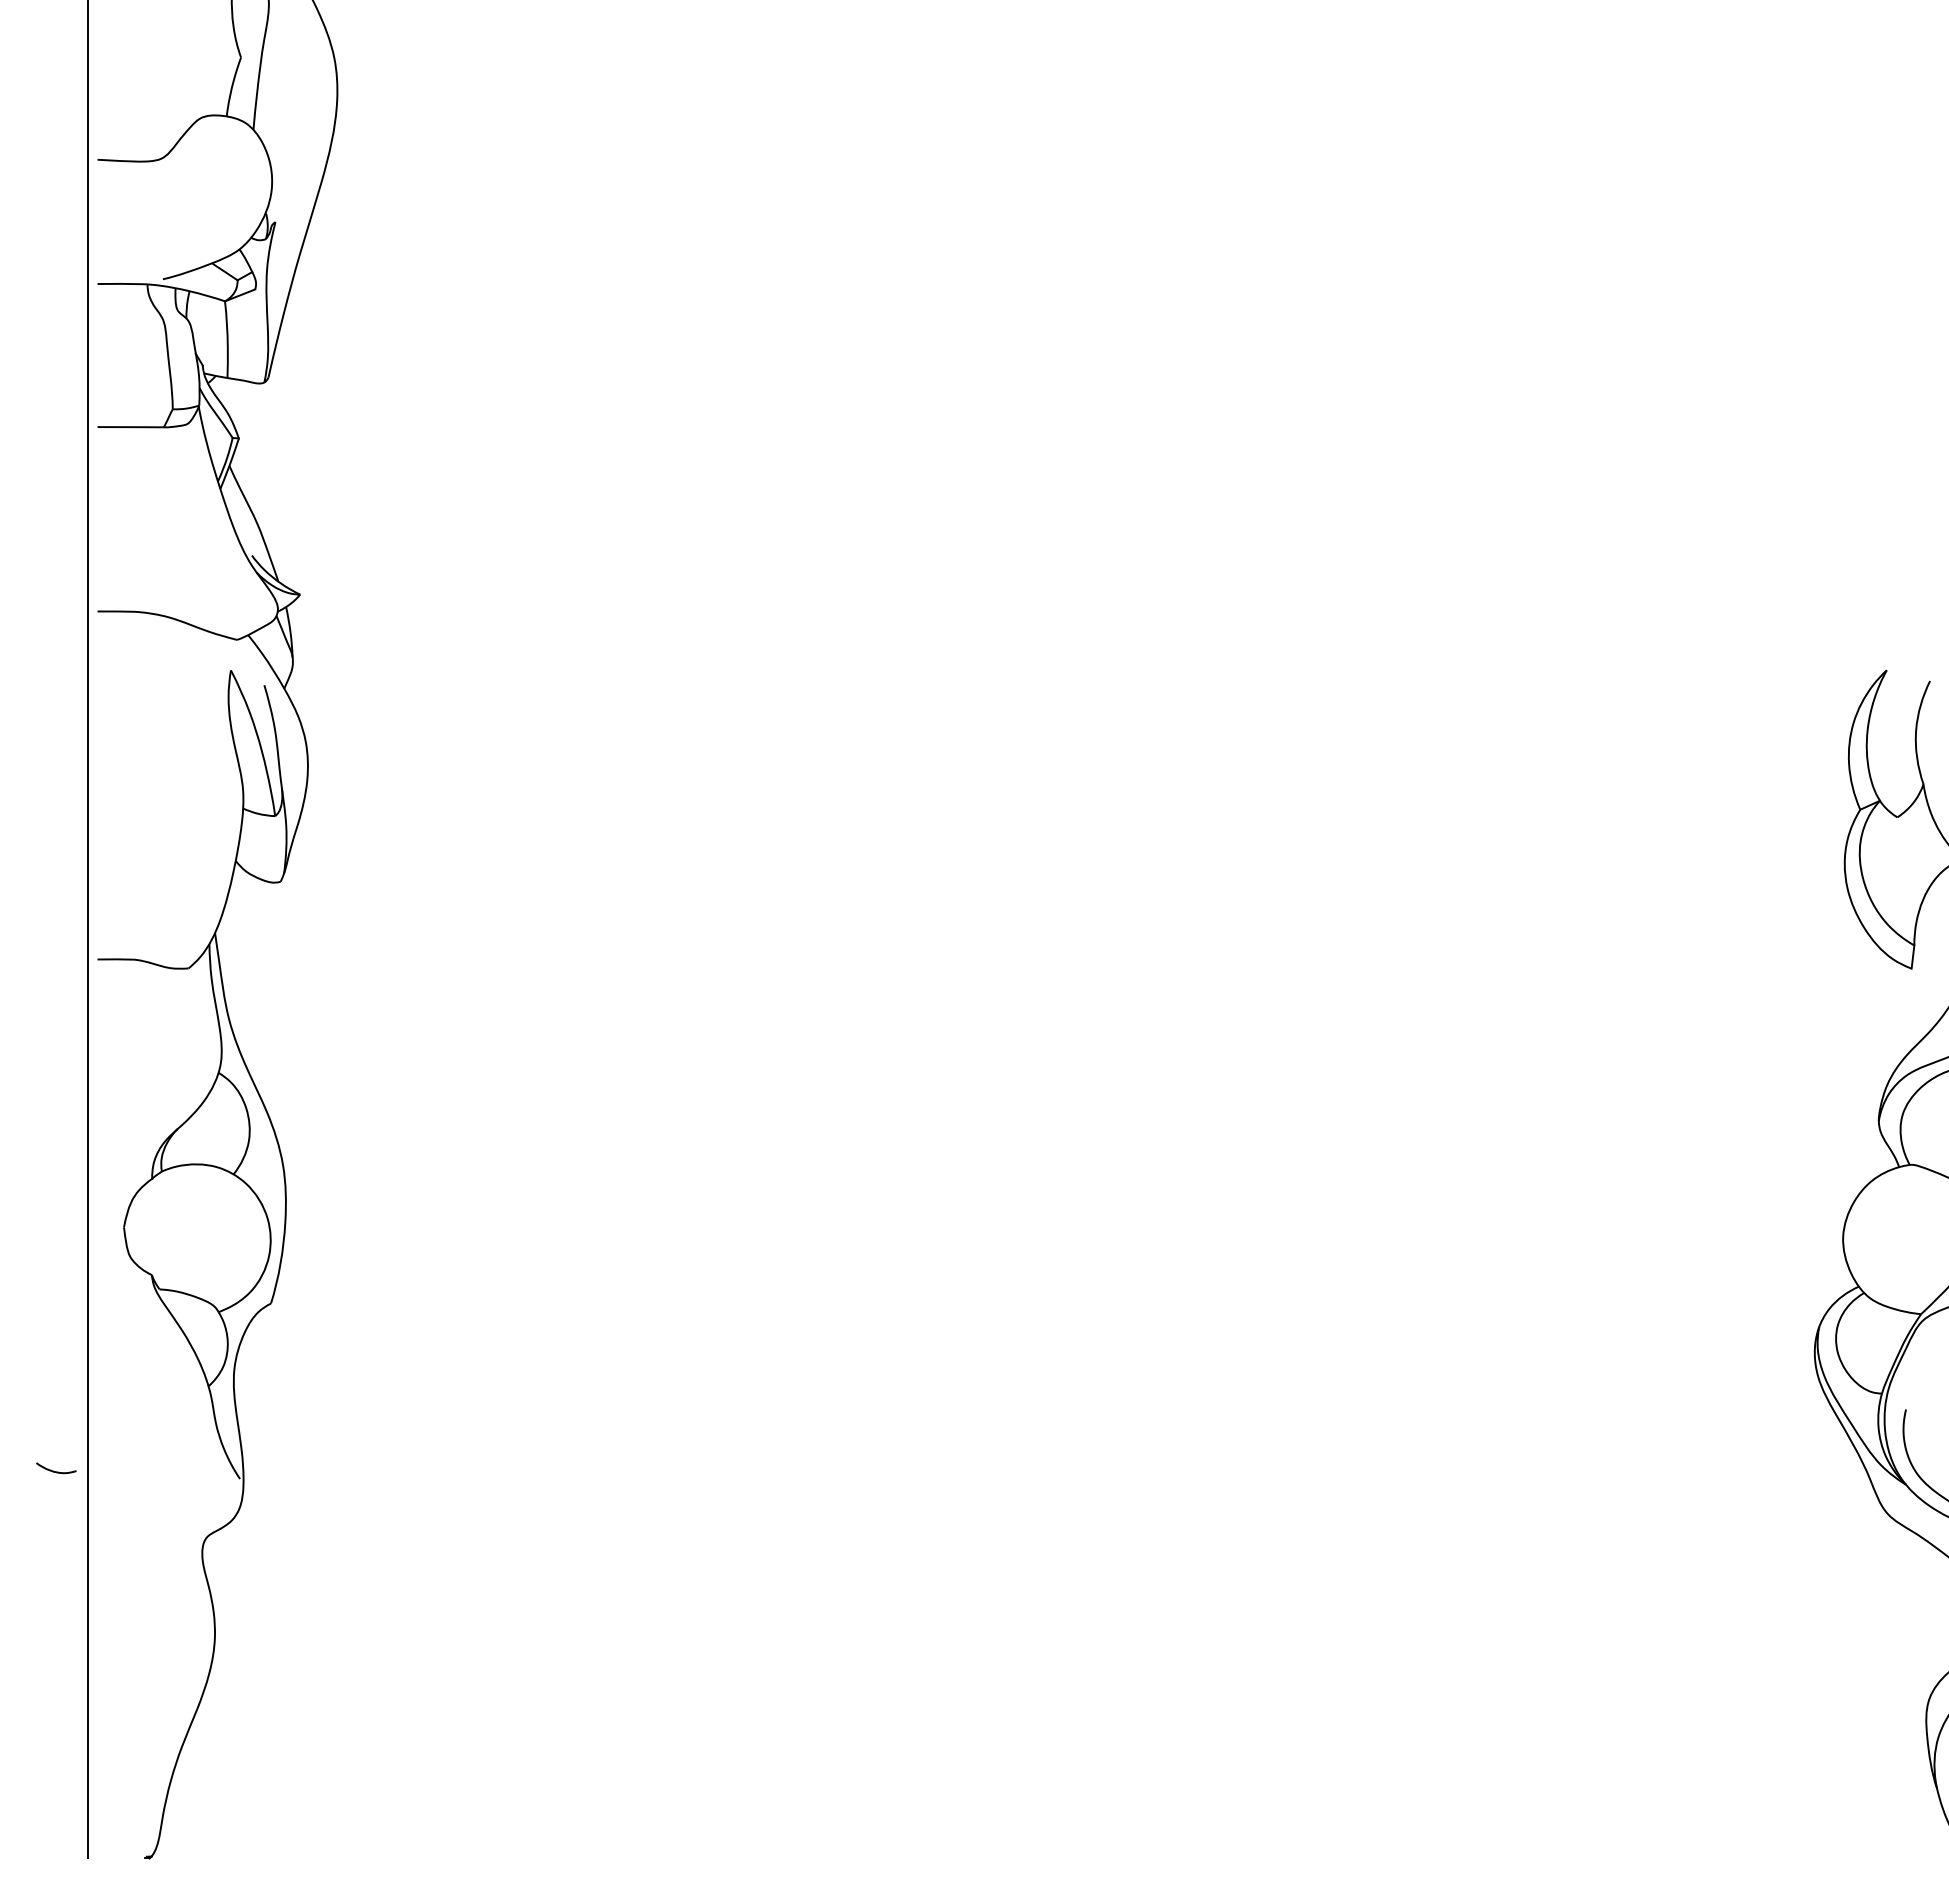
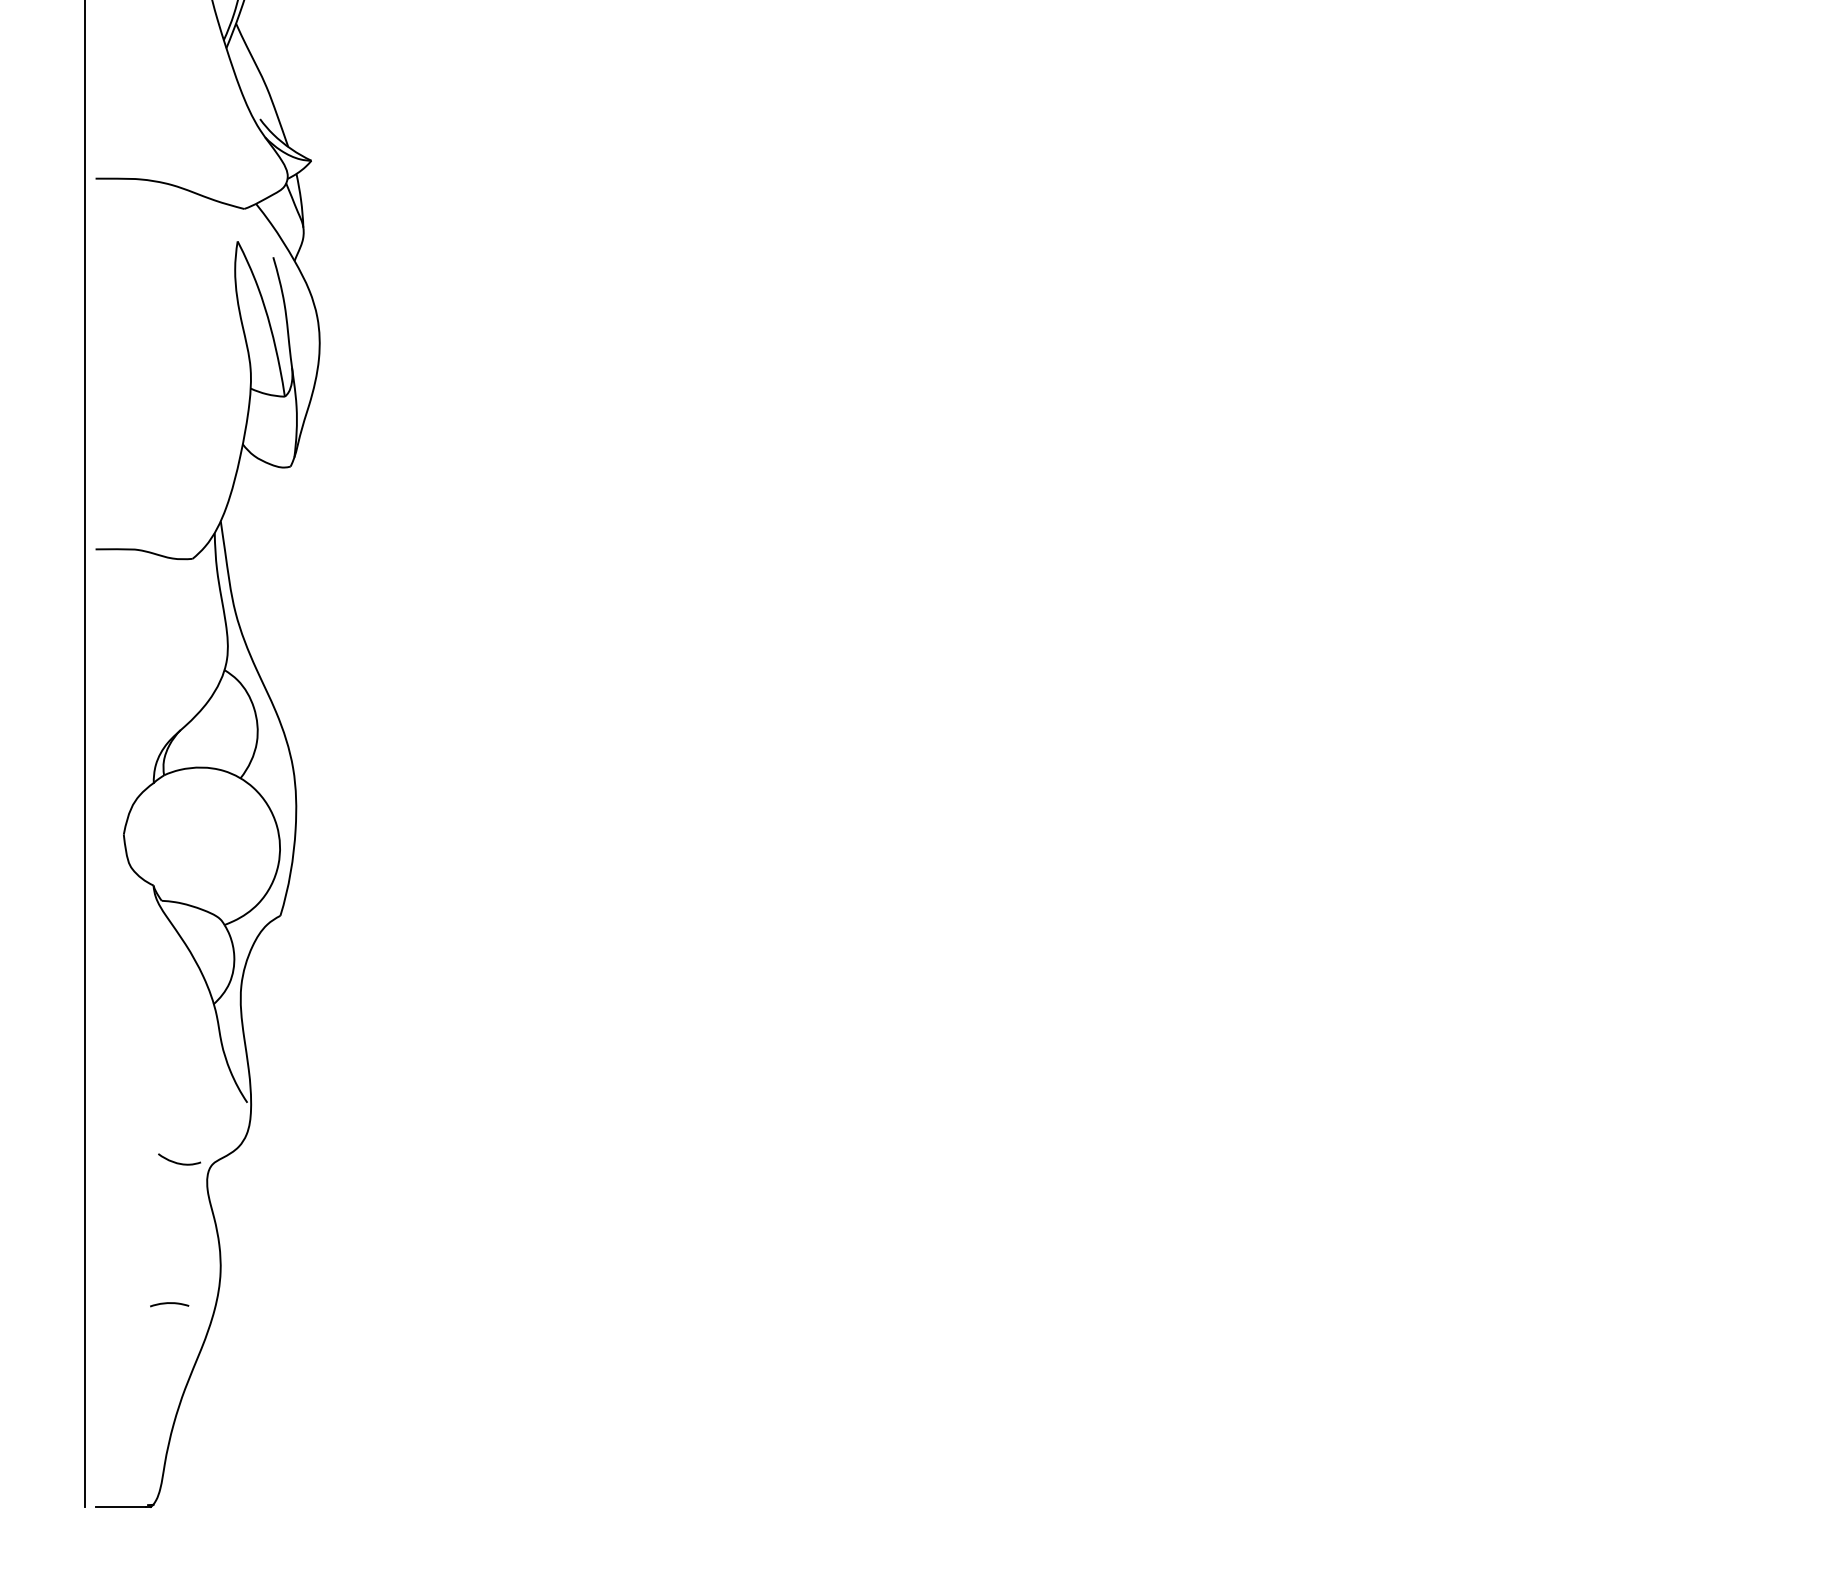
curve: (56, 1471) -> (179, 1162), moved
curve: (166, 1667) -> (169, 1303), added
line: (121, 1858) -> (121, 1507), added

